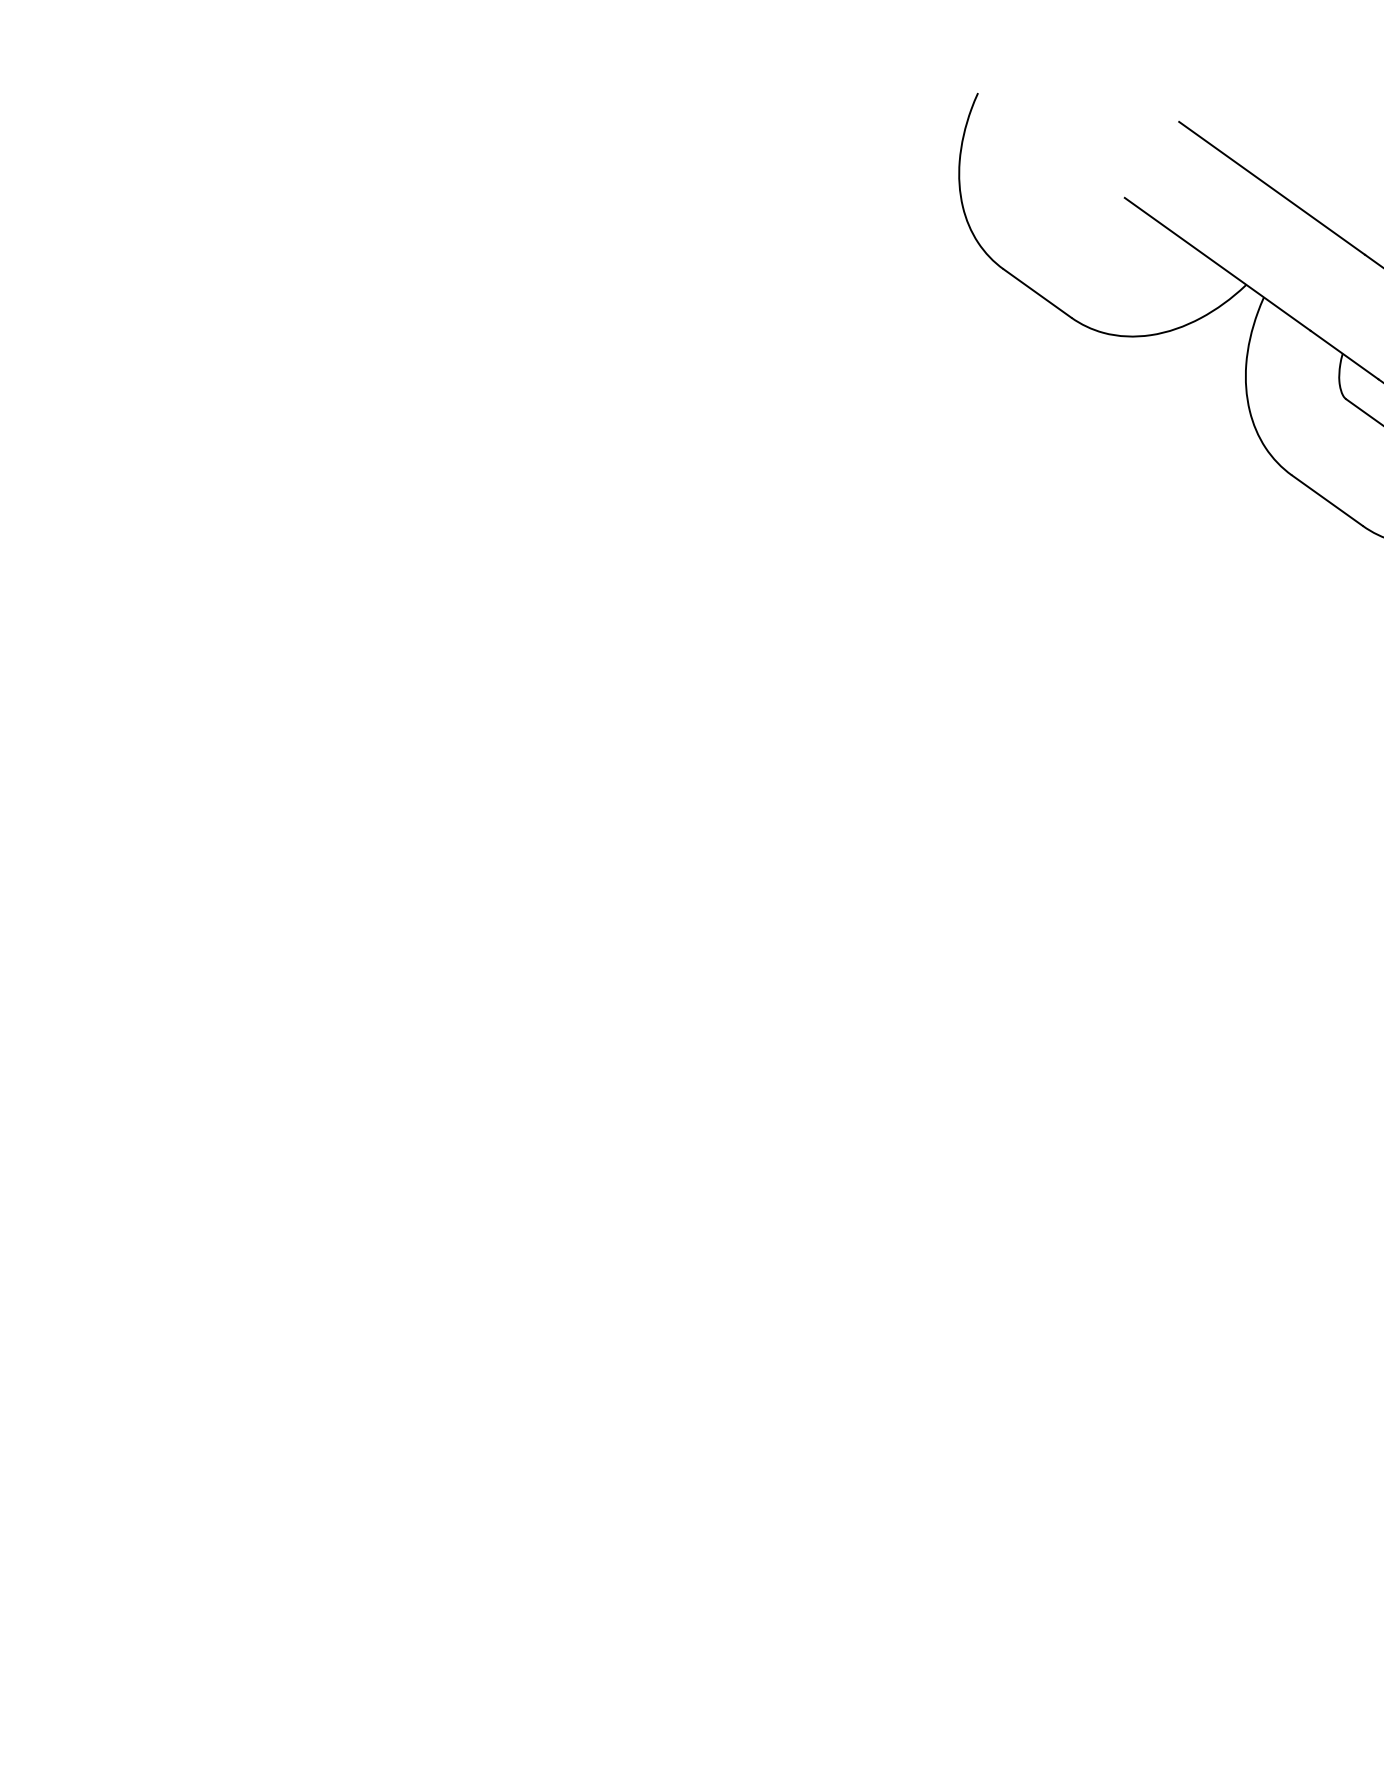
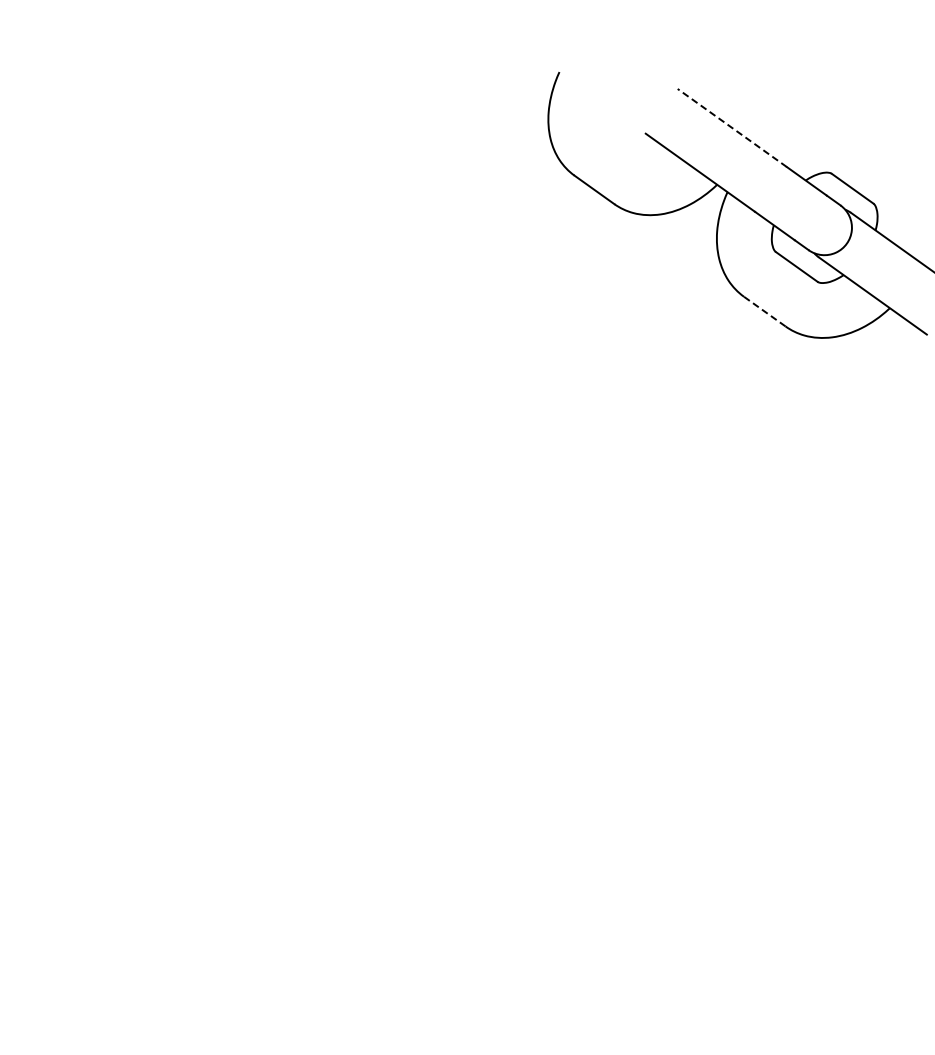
line: (1270, 187) -> (731, 127), solid -> dashed
line: (1326, 500) -> (764, 311), solid -> dashed

